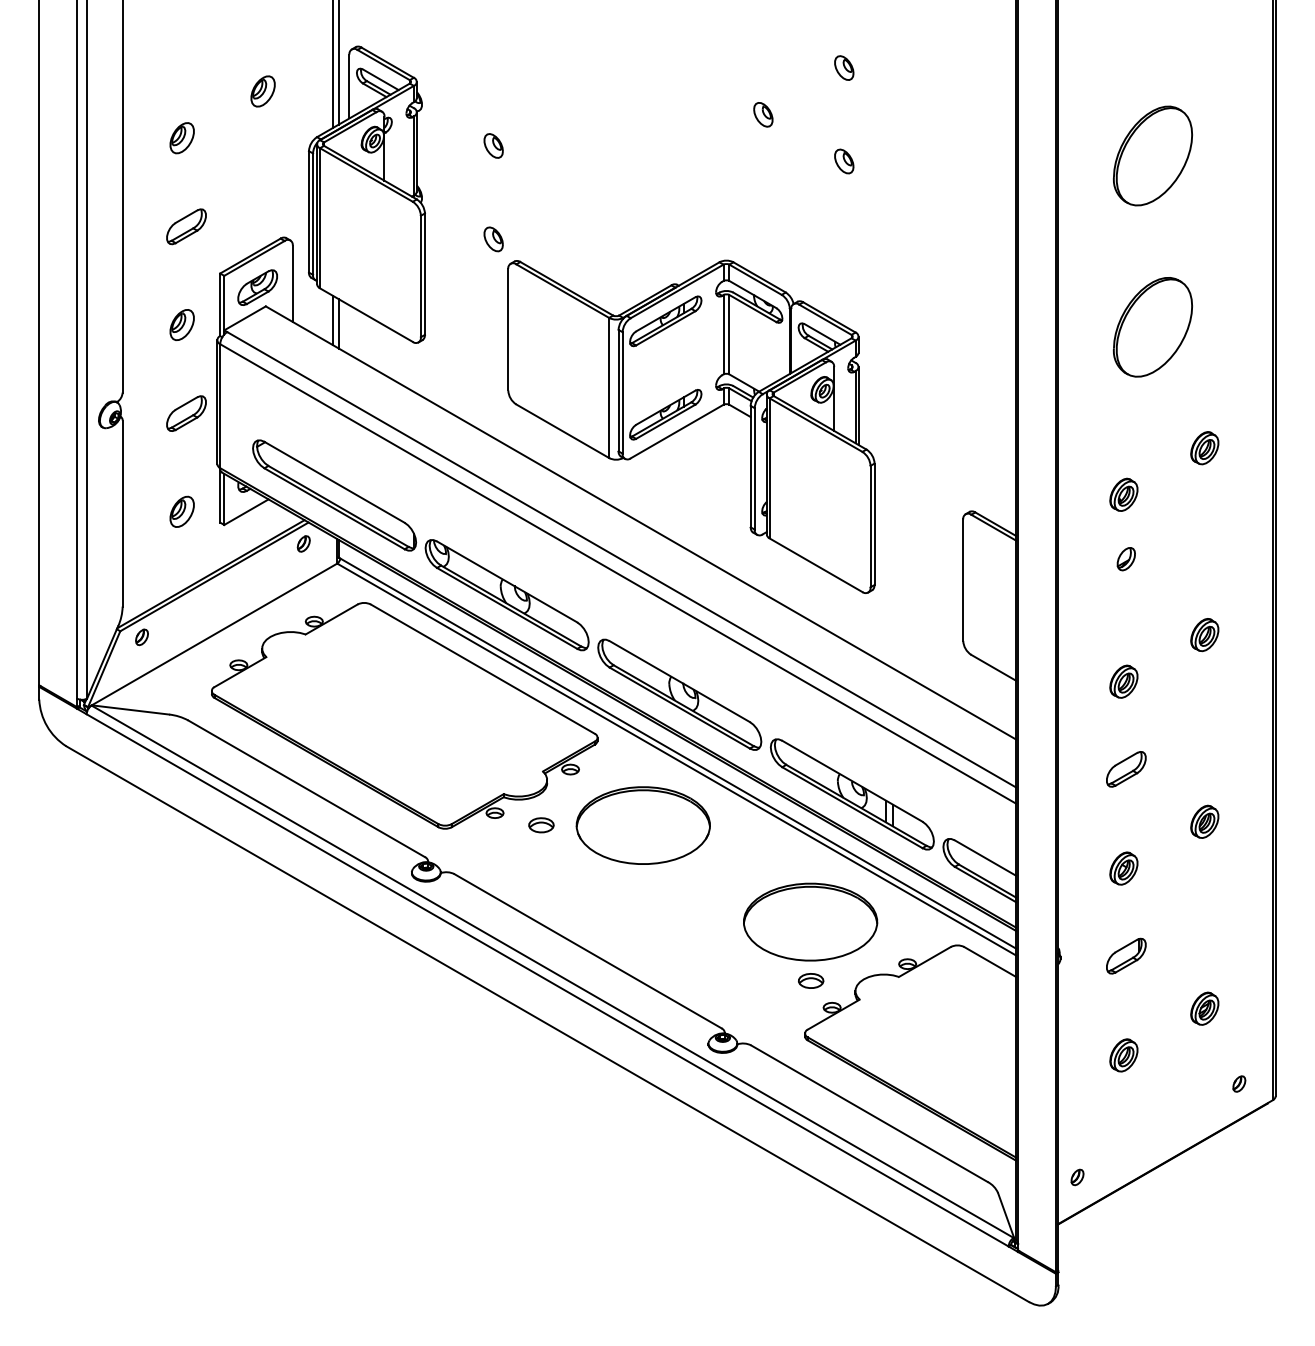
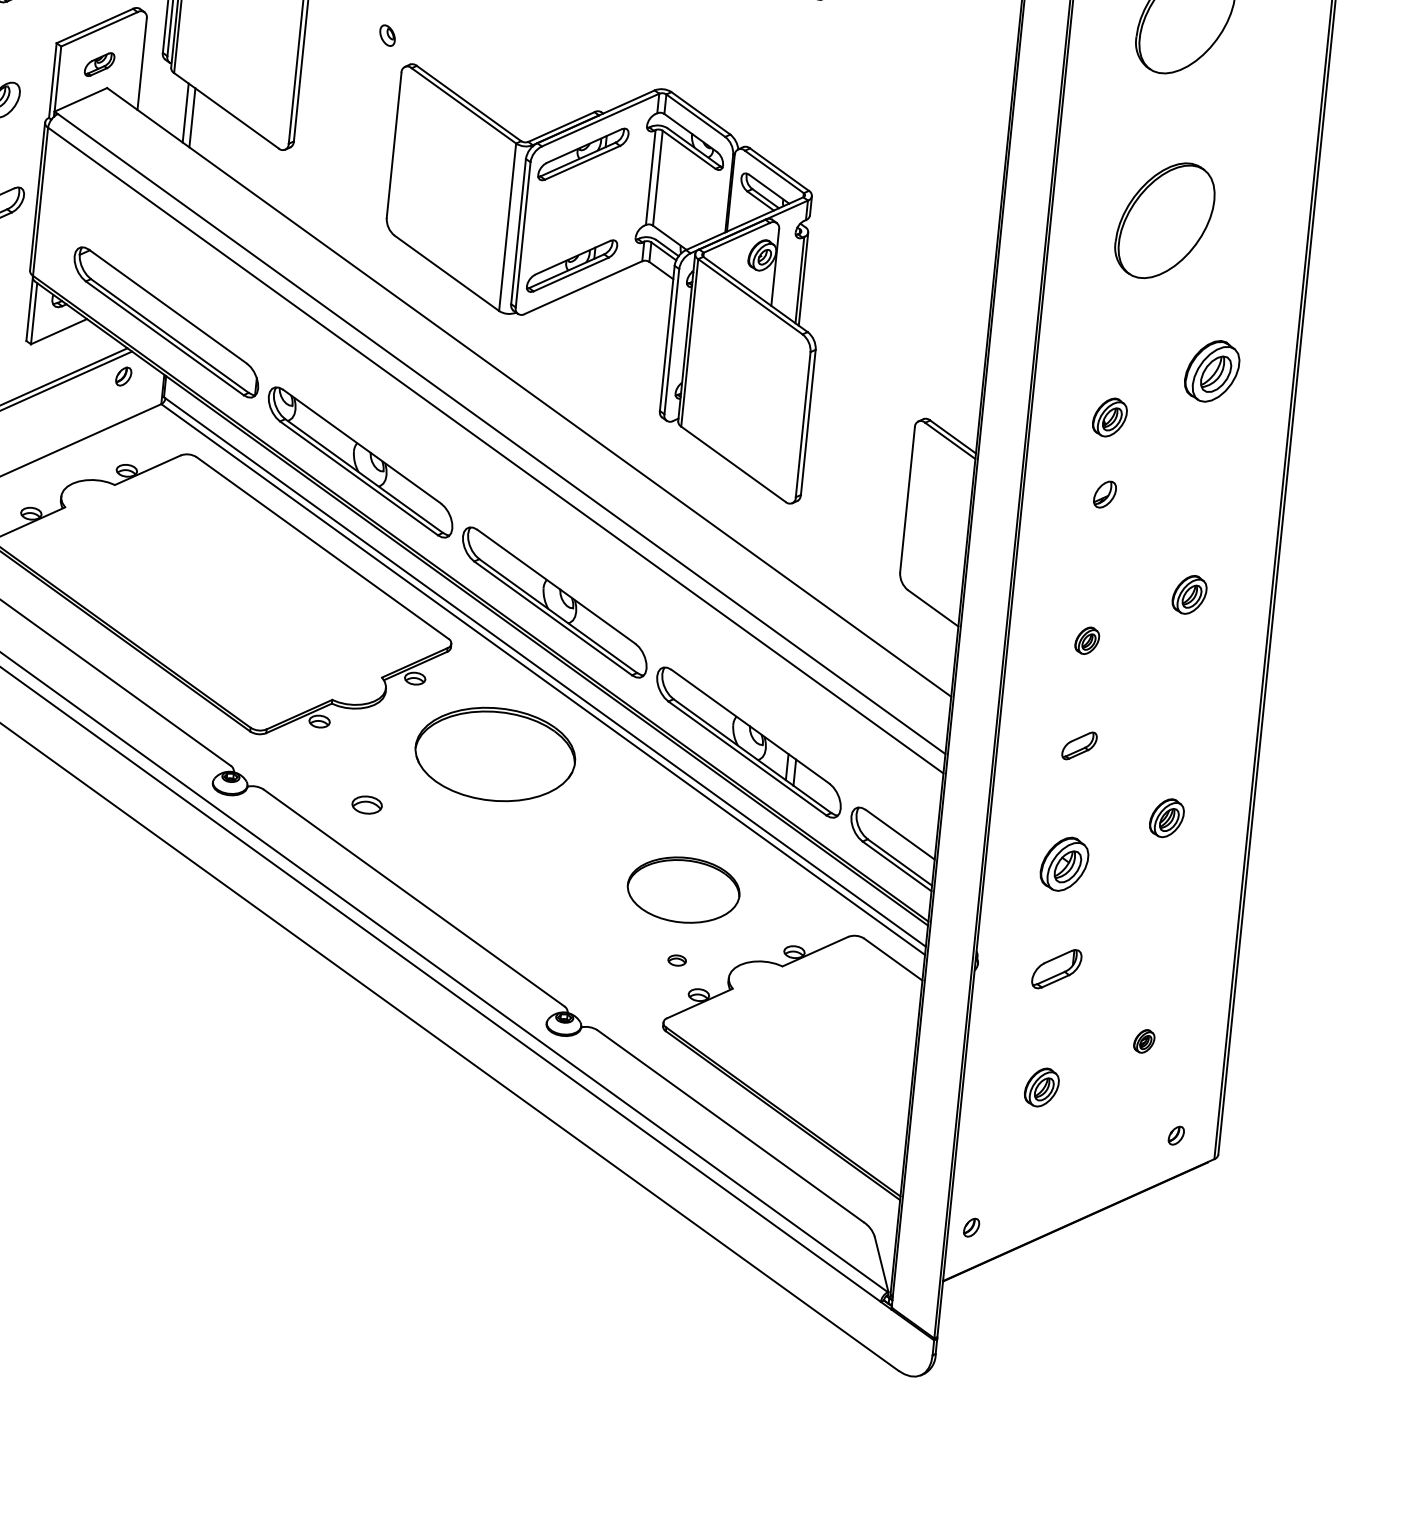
part: (493, 239) -> (387, 35), size x0.7
part: (257, 287) -> (99, 64), size x0.6
part: (1204, 448) -> (1211, 371), size x1.6
part: (1123, 681) -> (1086, 640), size x0.7
part: (1126, 769) -> (1079, 746), size x0.7
part: (541, 825) -> (367, 805), moved
part: (1123, 868) -> (1064, 864), size x1.4
part: (810, 921) -> (683, 889), size x0.7
part: (811, 980) -> (677, 960), size x0.6
part: (1204, 1008) -> (1143, 1041), size x0.6

